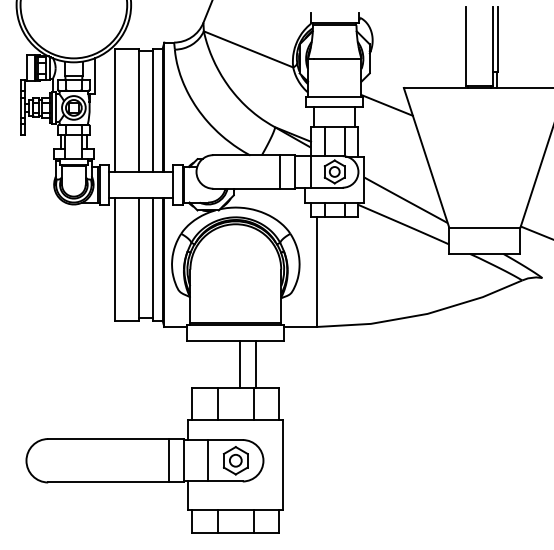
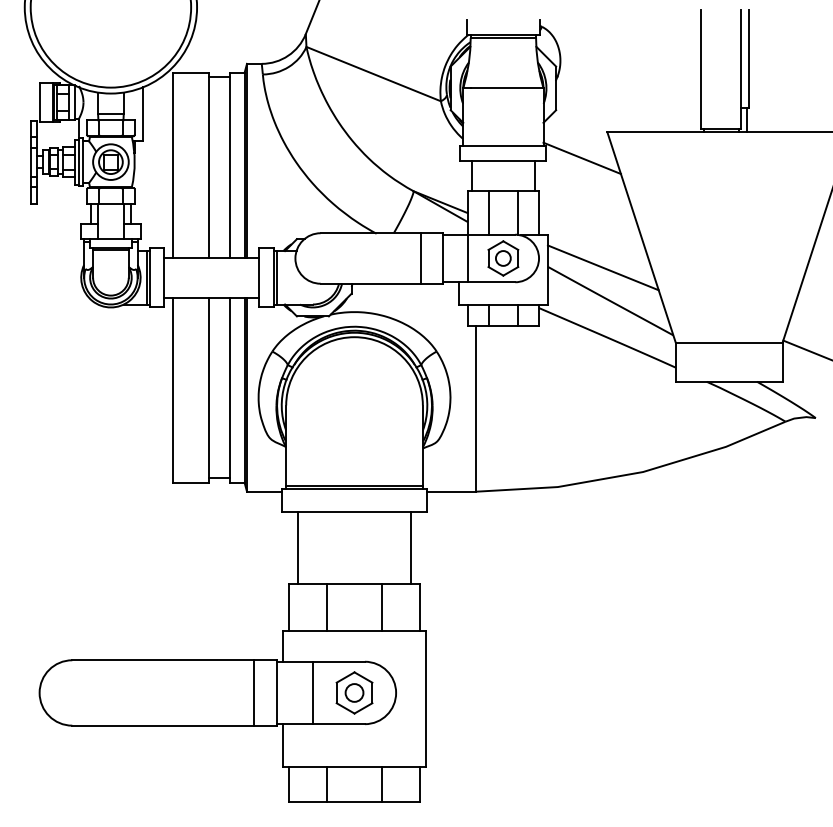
line: (401, 178) -> (603, 268), added
line: (240, 364) -> (298, 548), moved
line: (256, 364) -> (411, 548), moved

